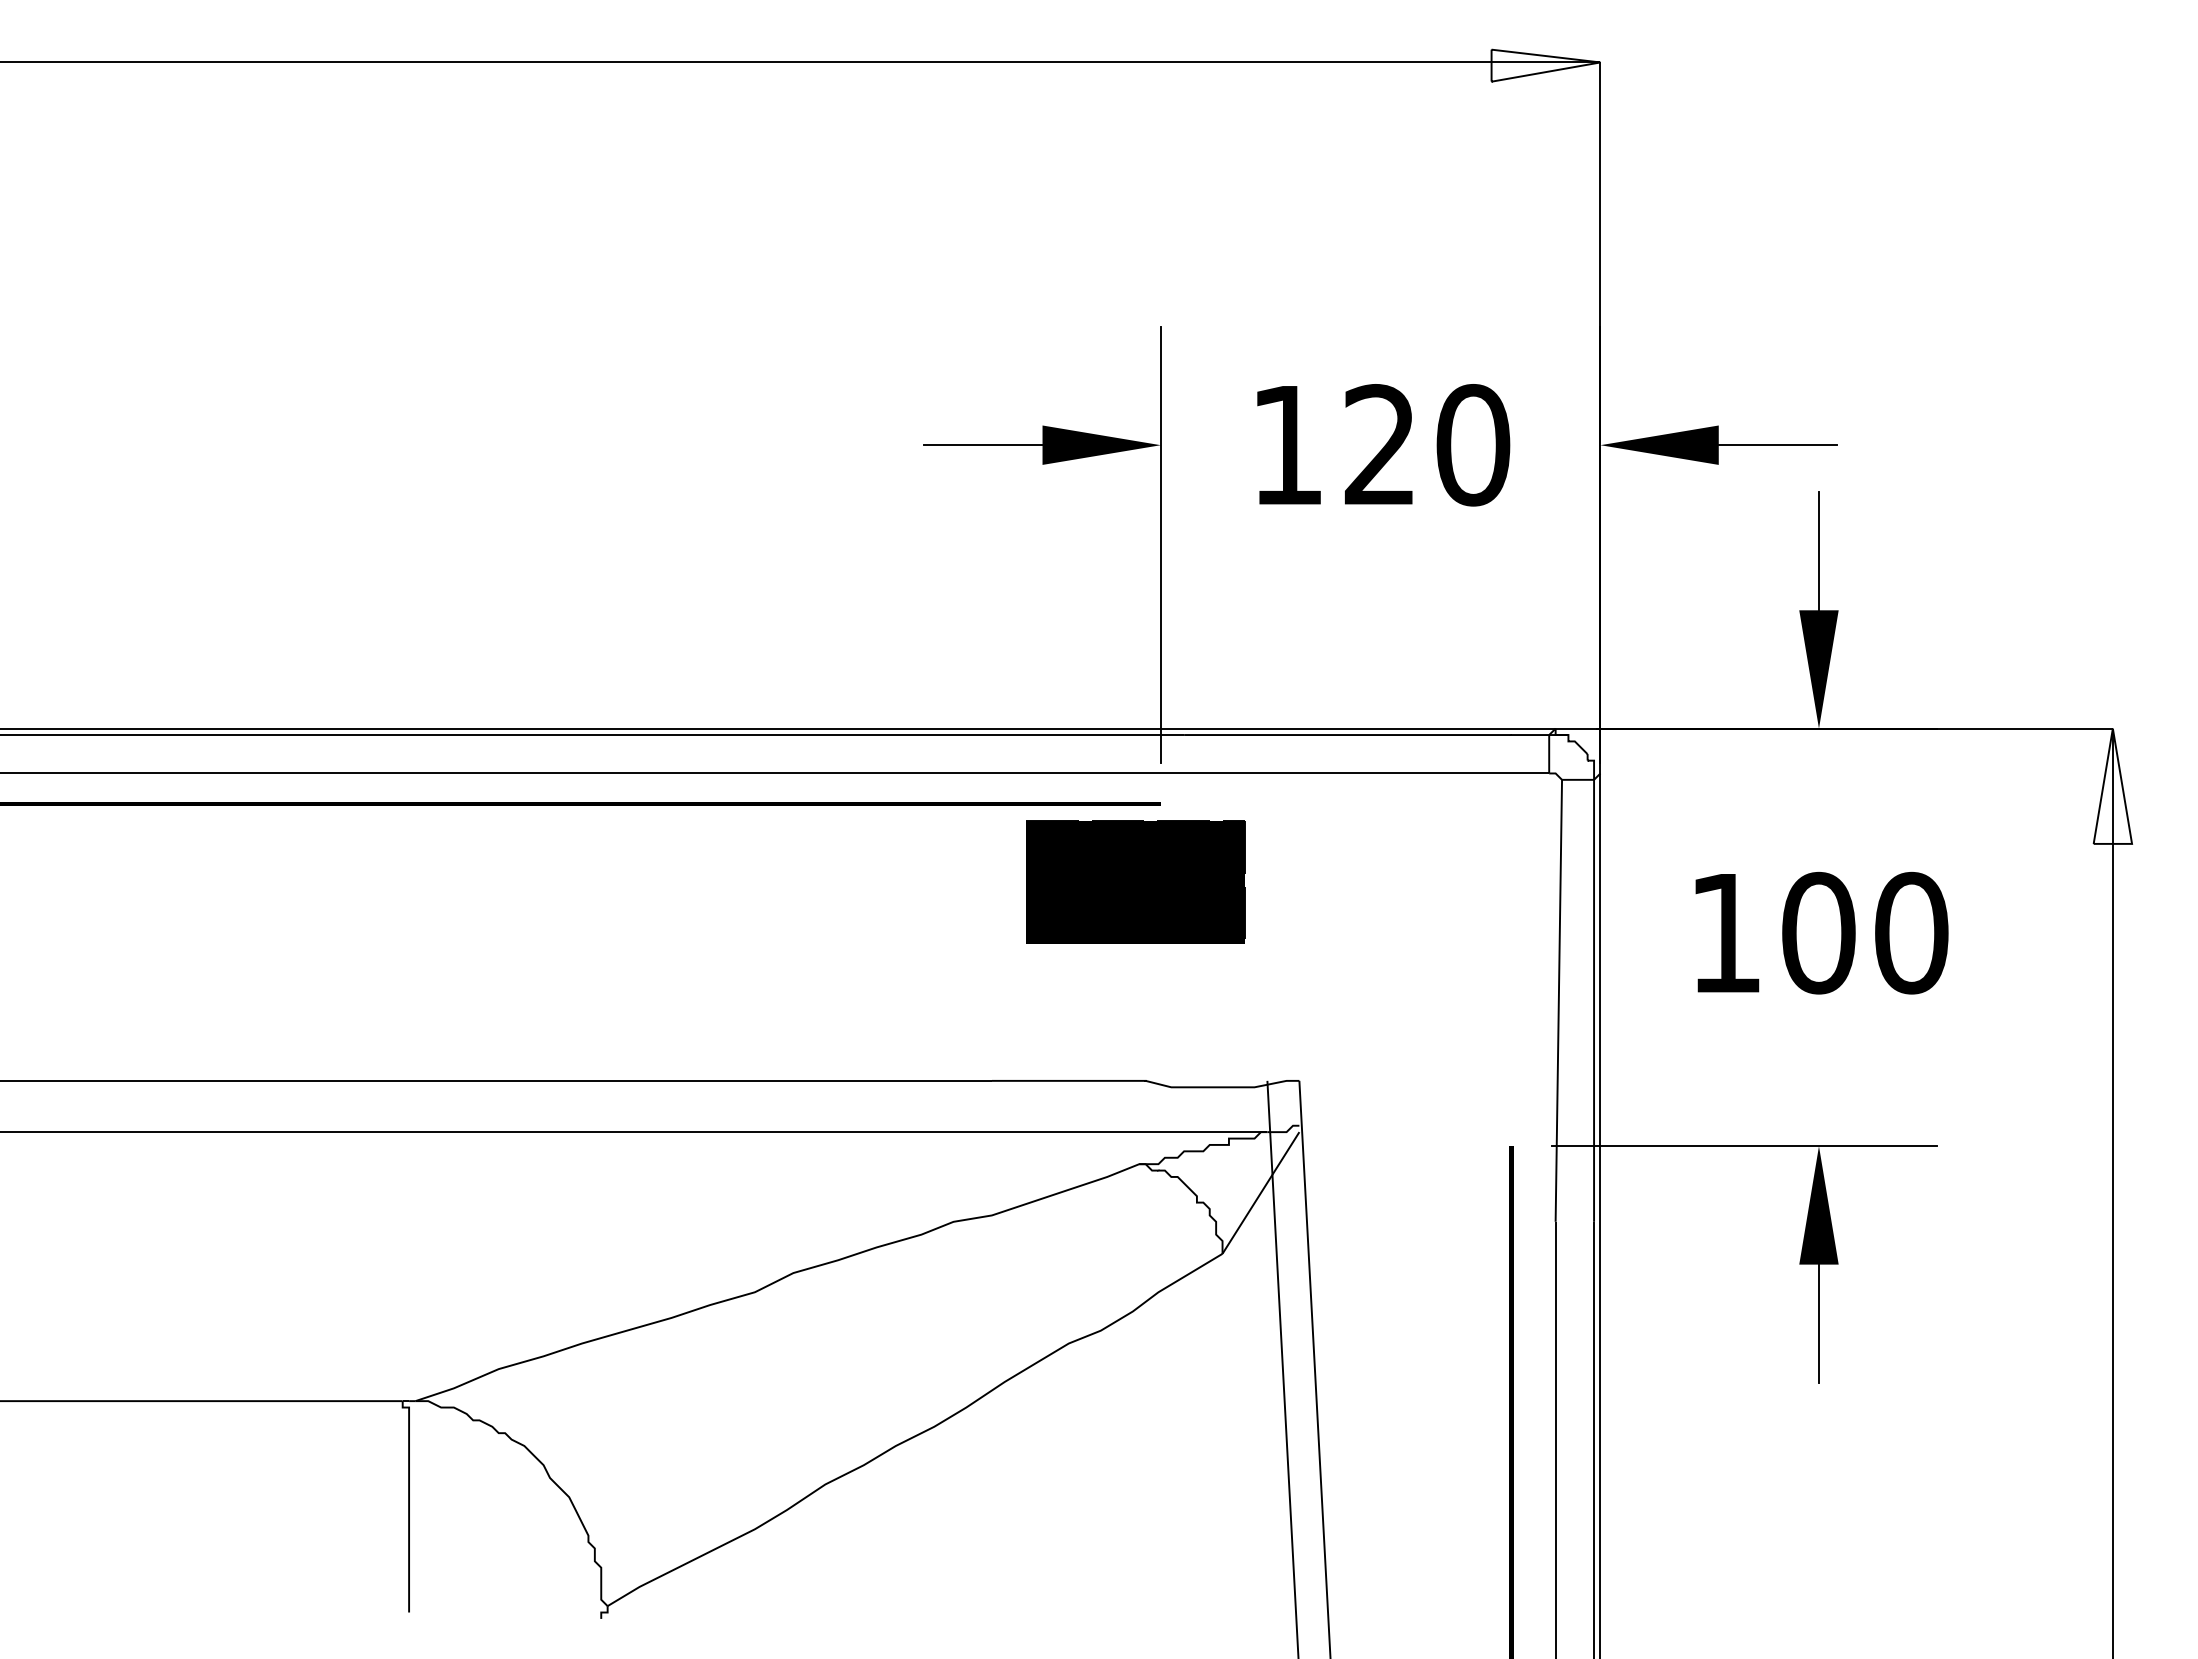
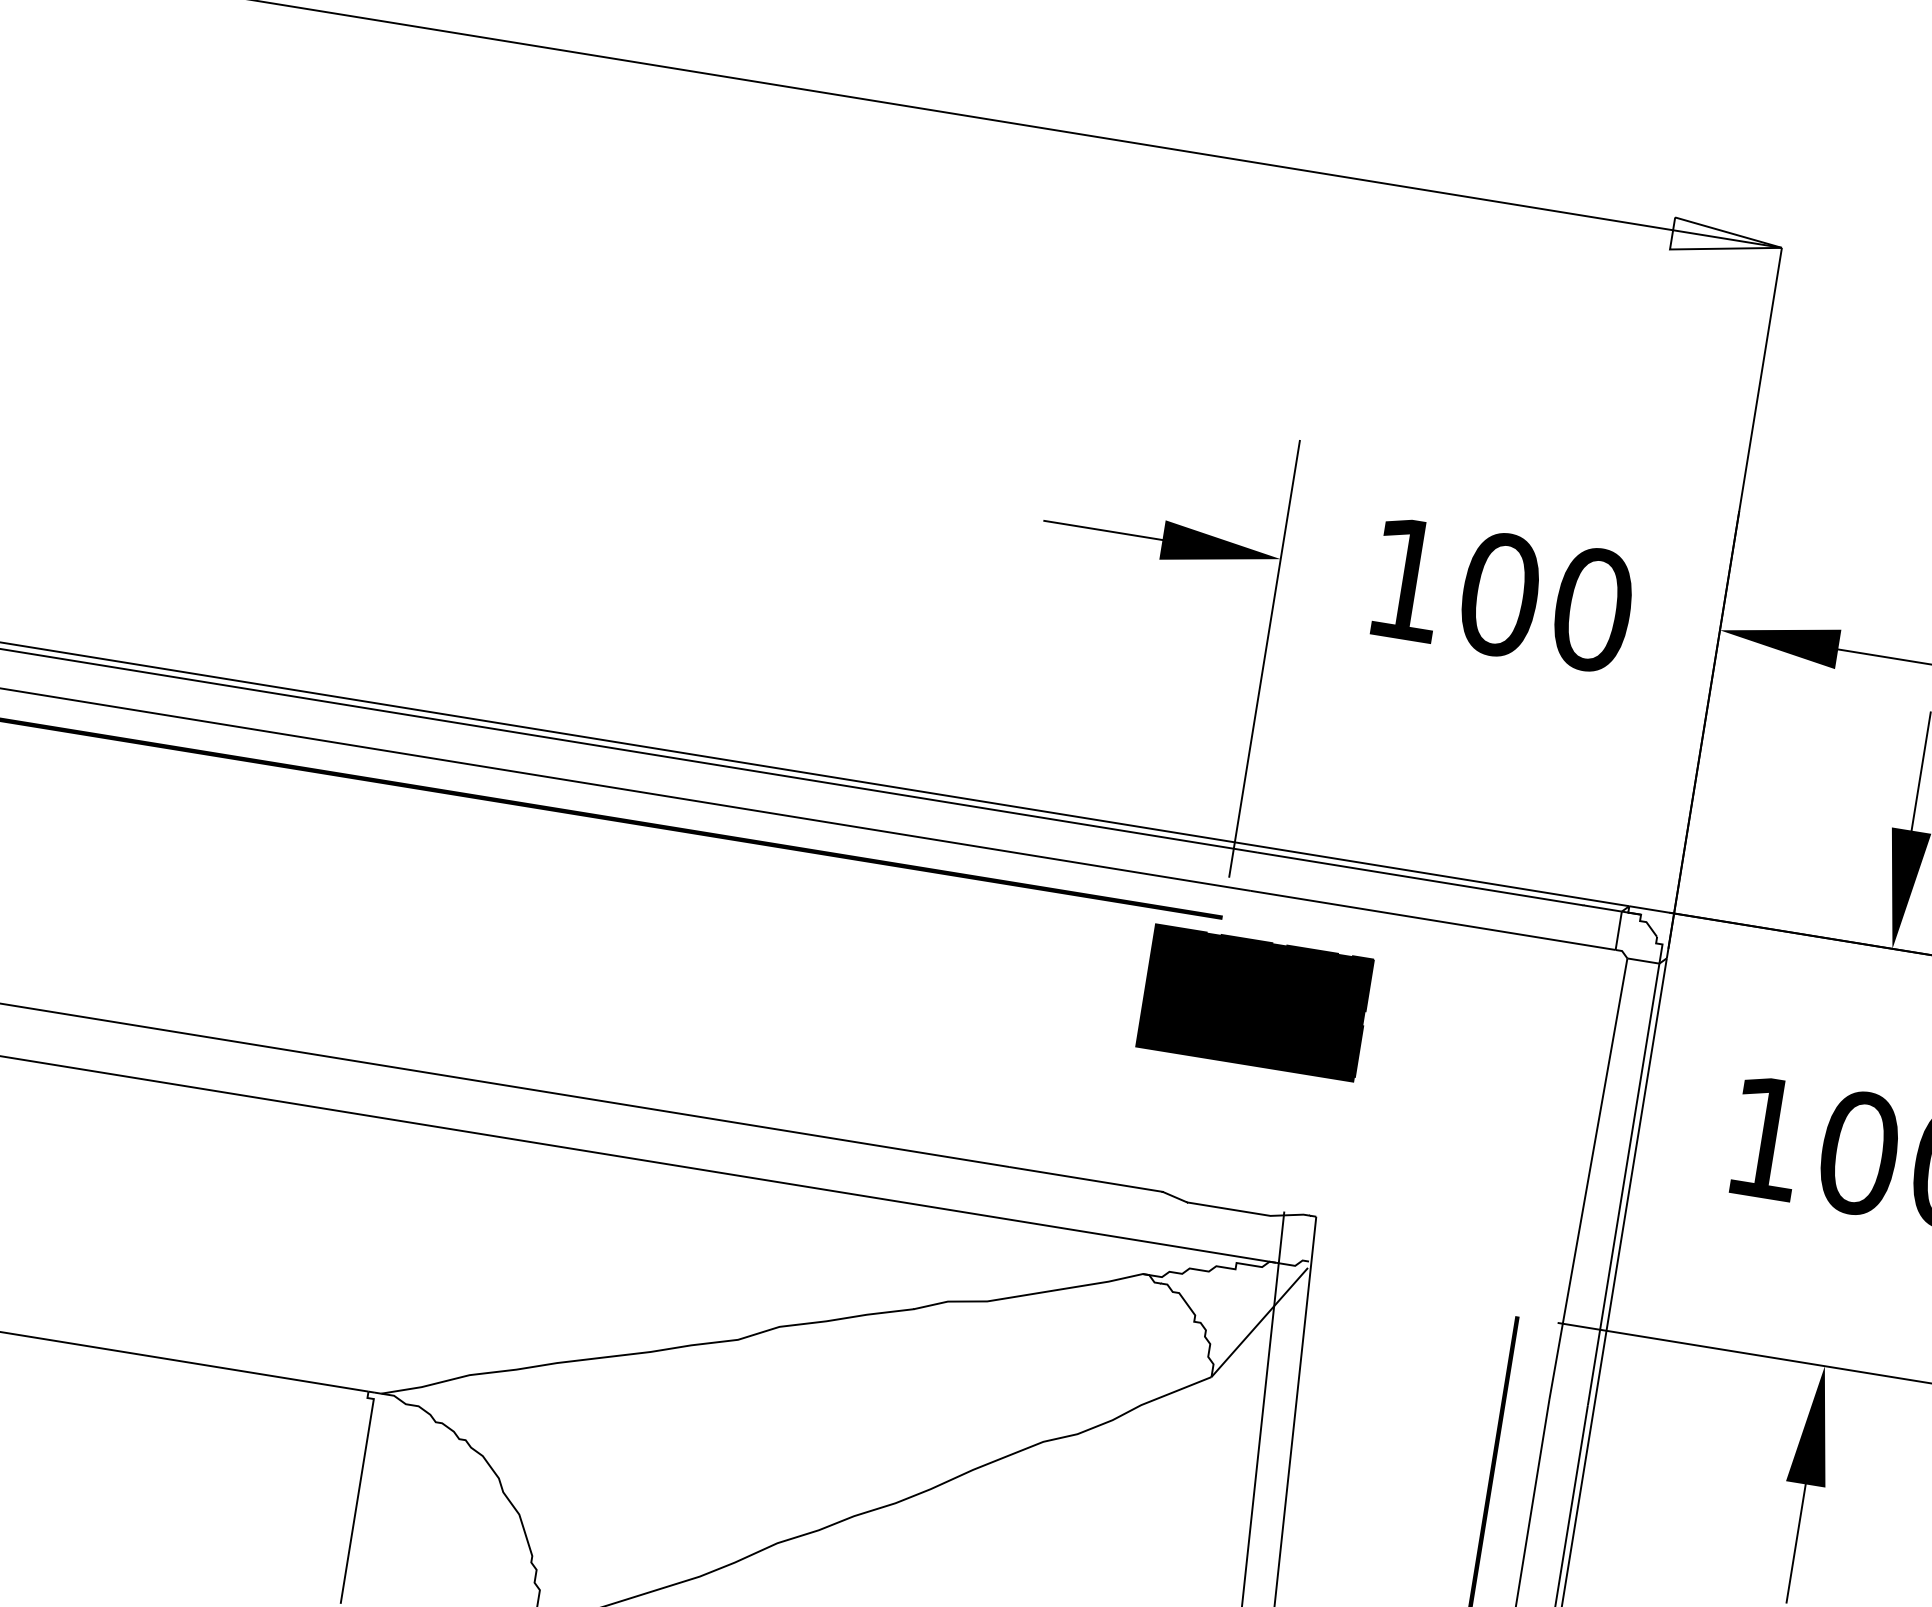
text: (1380, 445) -> (1500, 594), 120 -> 100
part: (1135, 881) -> (1254, 1002), moved

